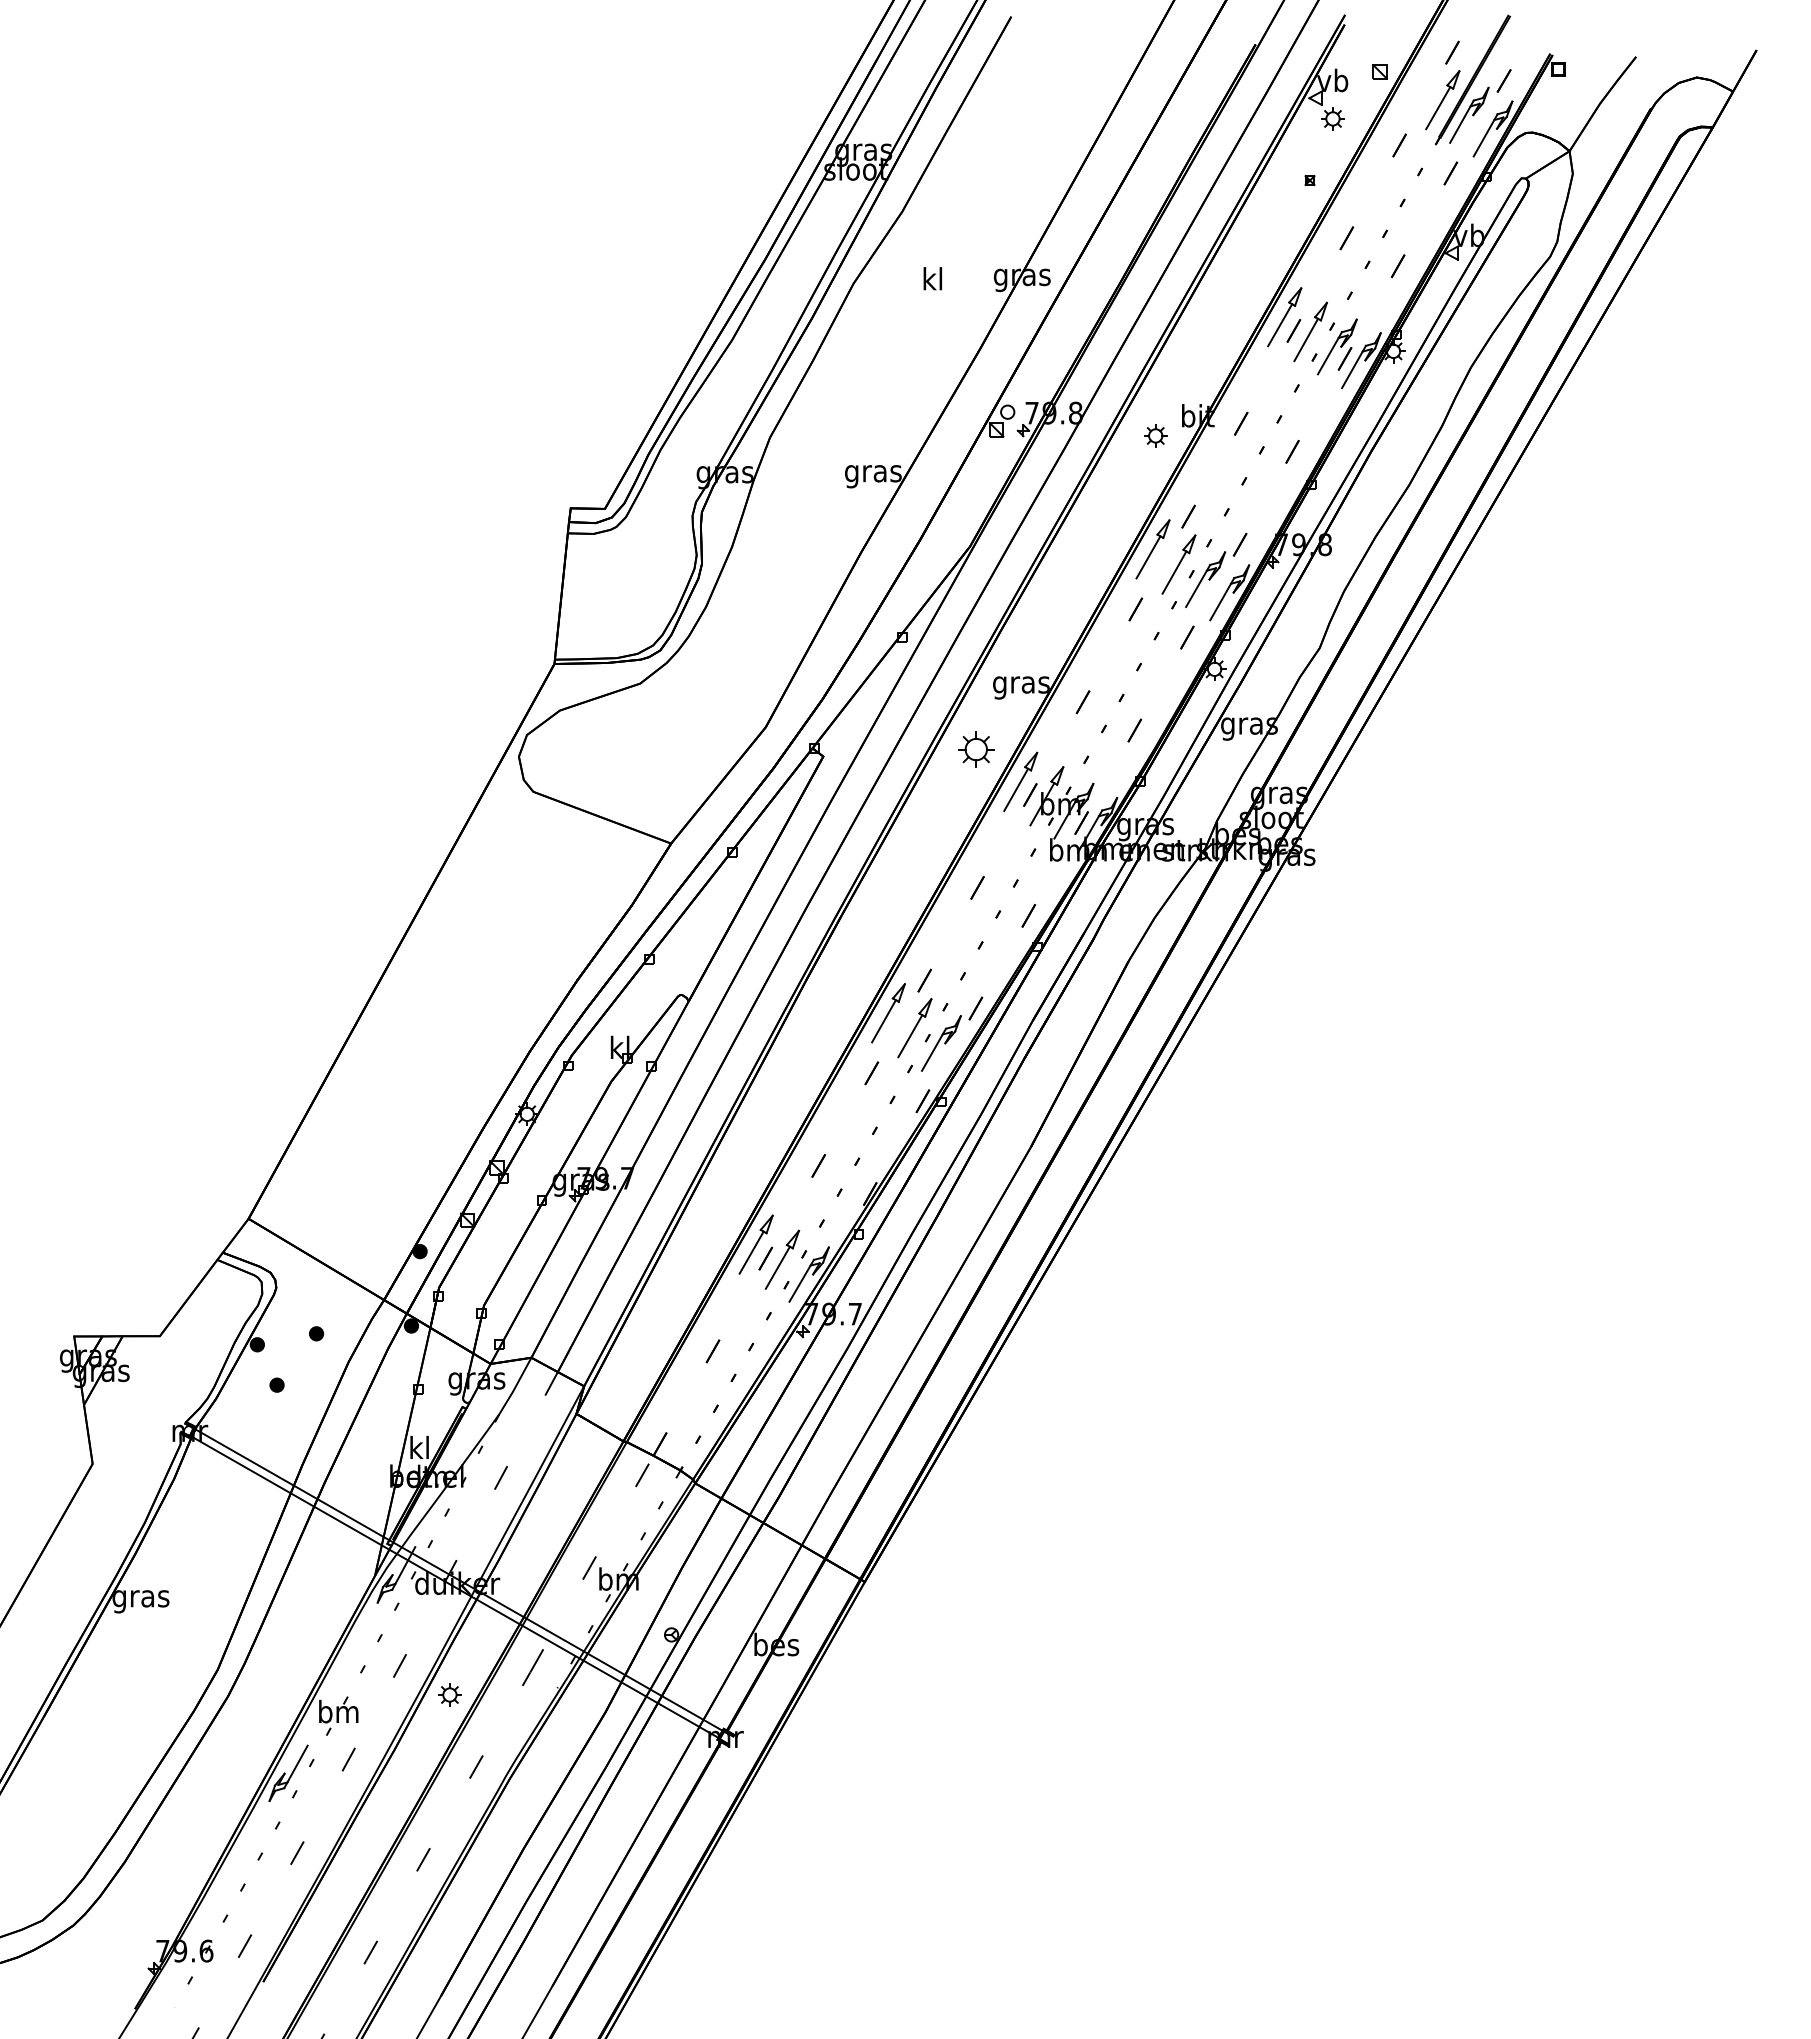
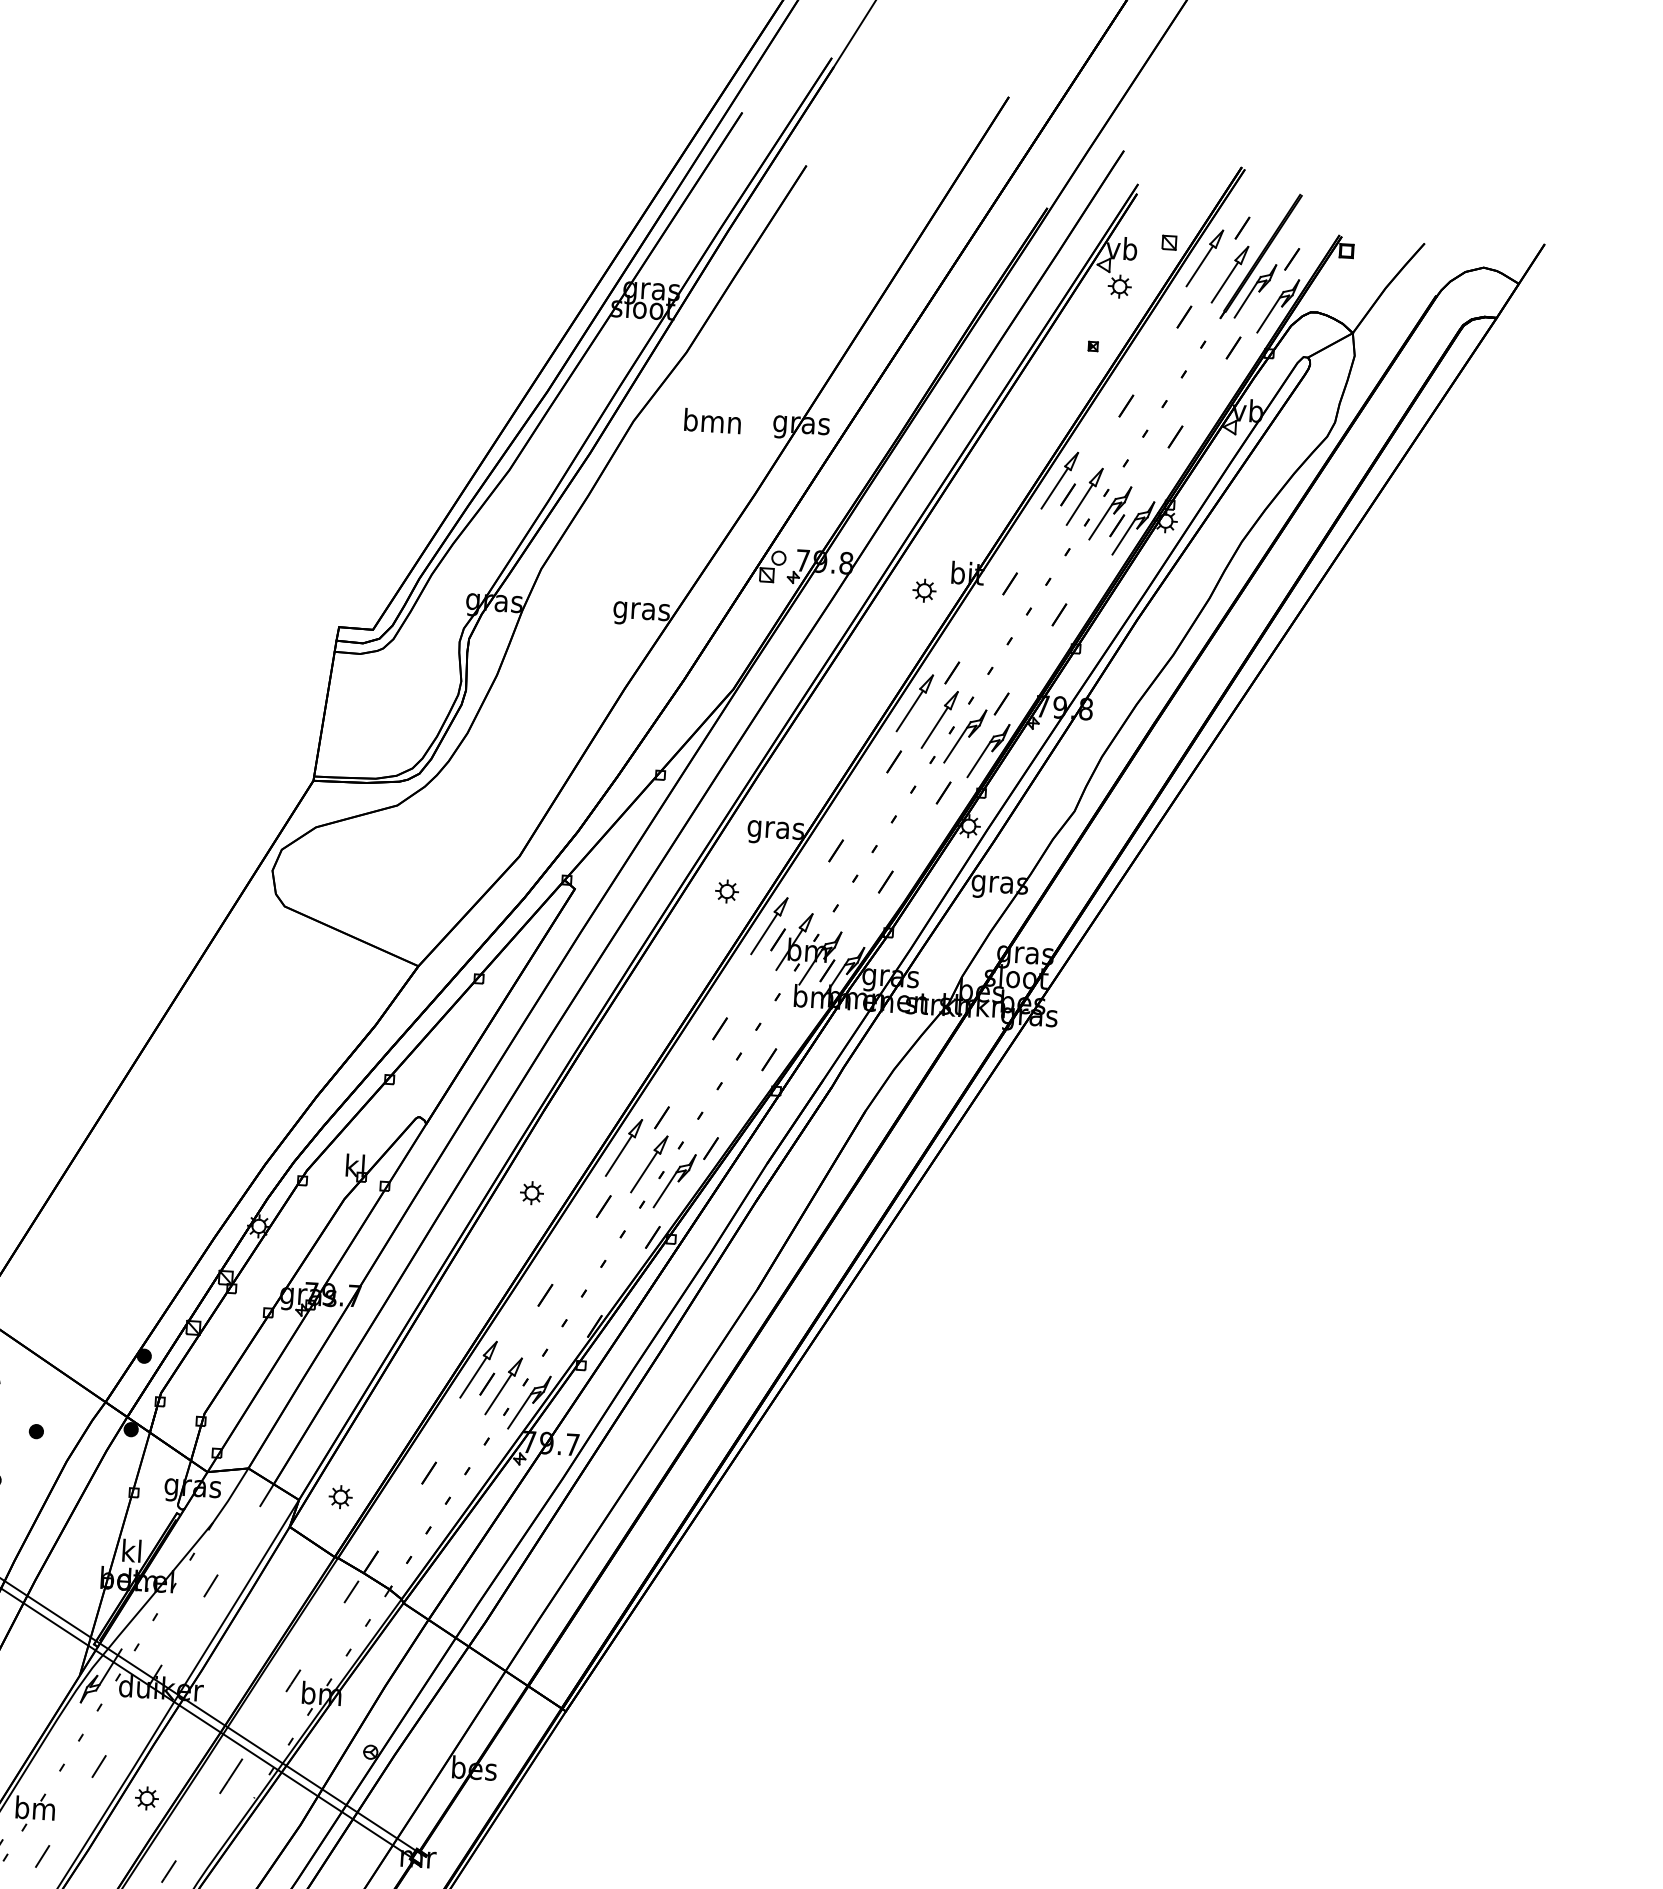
part: (1416, 85) -> (1204, 258), added
text: (932, 278) -> (712, 420), kl -> bmn
part: (975, 749) -> (726, 891), size x0.62
part: (798, 1063) -> (531, 1192), added
part: (625, 1380) -> (340, 1496), added

